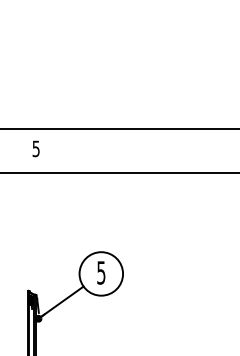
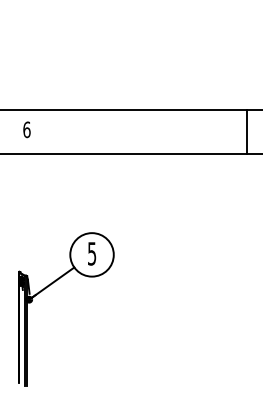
text: (35, 148) -> (26, 129), 5 -> 6

